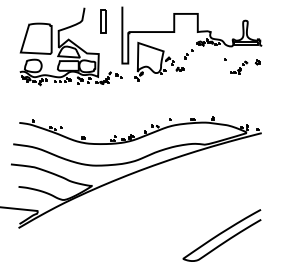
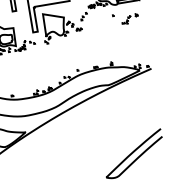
part: (245, 66) -> (130, 18), size x0.7

